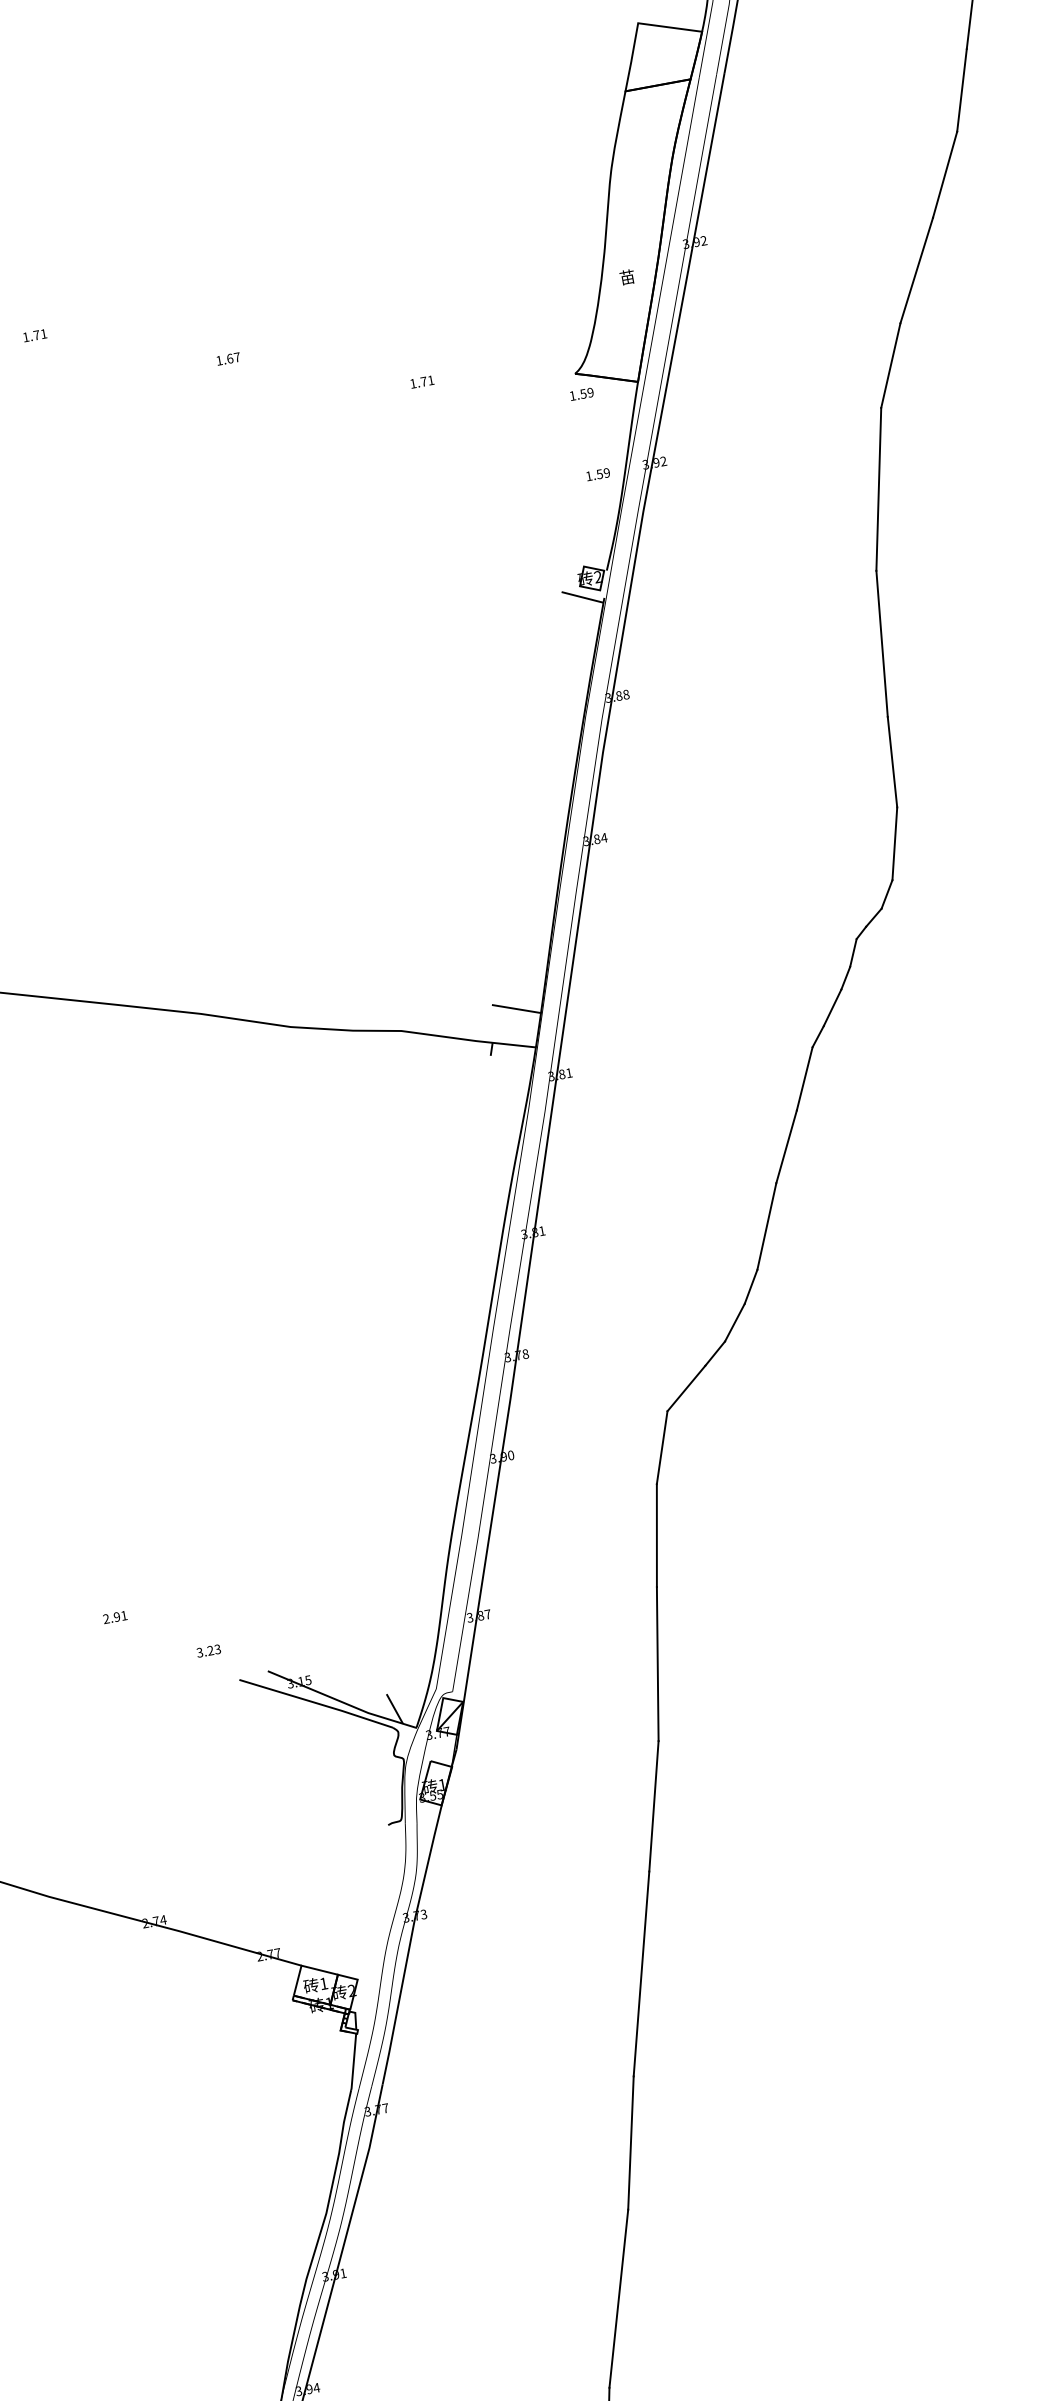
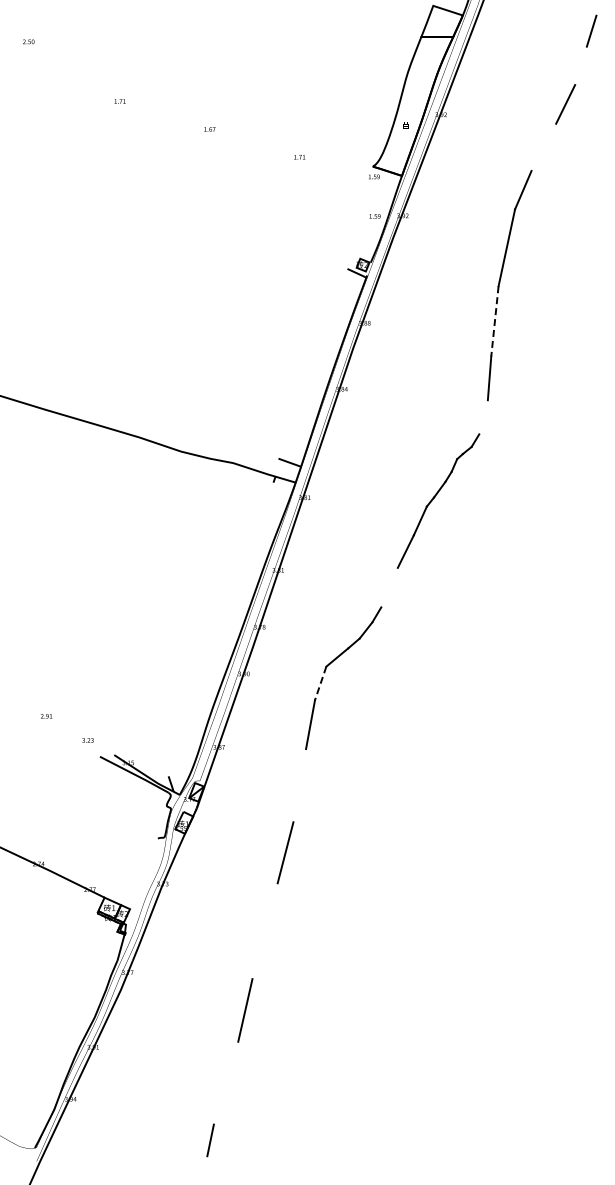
line: (960, 89) -> (580, 65), removed
line: (916, 270) -> (543, 147), removed
line: (881, 644) -> (494, 321), solid -> dashed
line: (894, 844) -> (483, 417), removed
line: (766, 1226) -> (389, 587), removed
line: (661, 1447) -> (320, 683), solid -> dashed
line: (657, 1663) -> (299, 785), removed
line: (640, 1974) -> (264, 931), removed
line: (617, 2297) -> (225, 1082), removed

